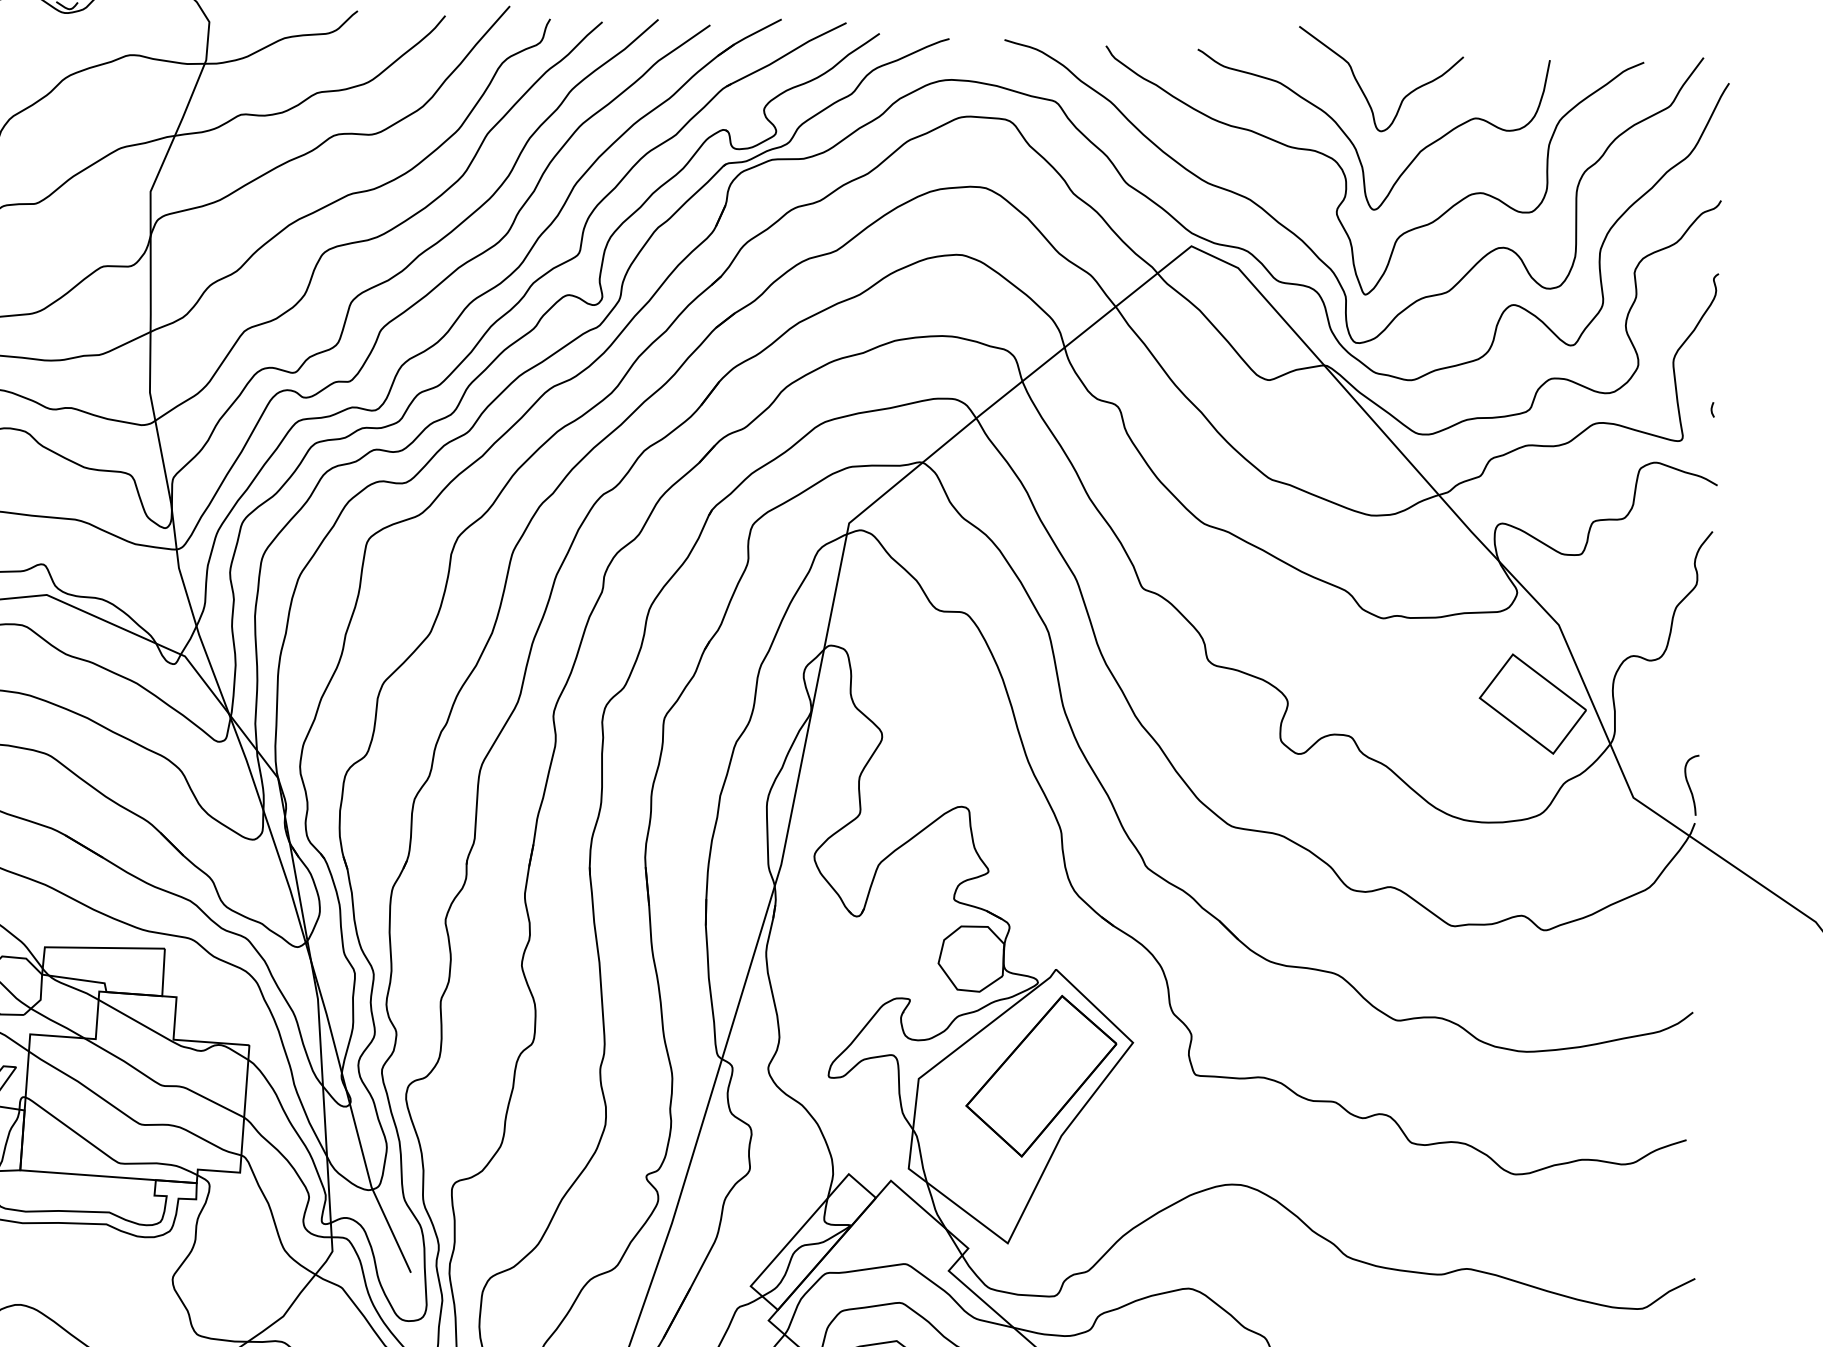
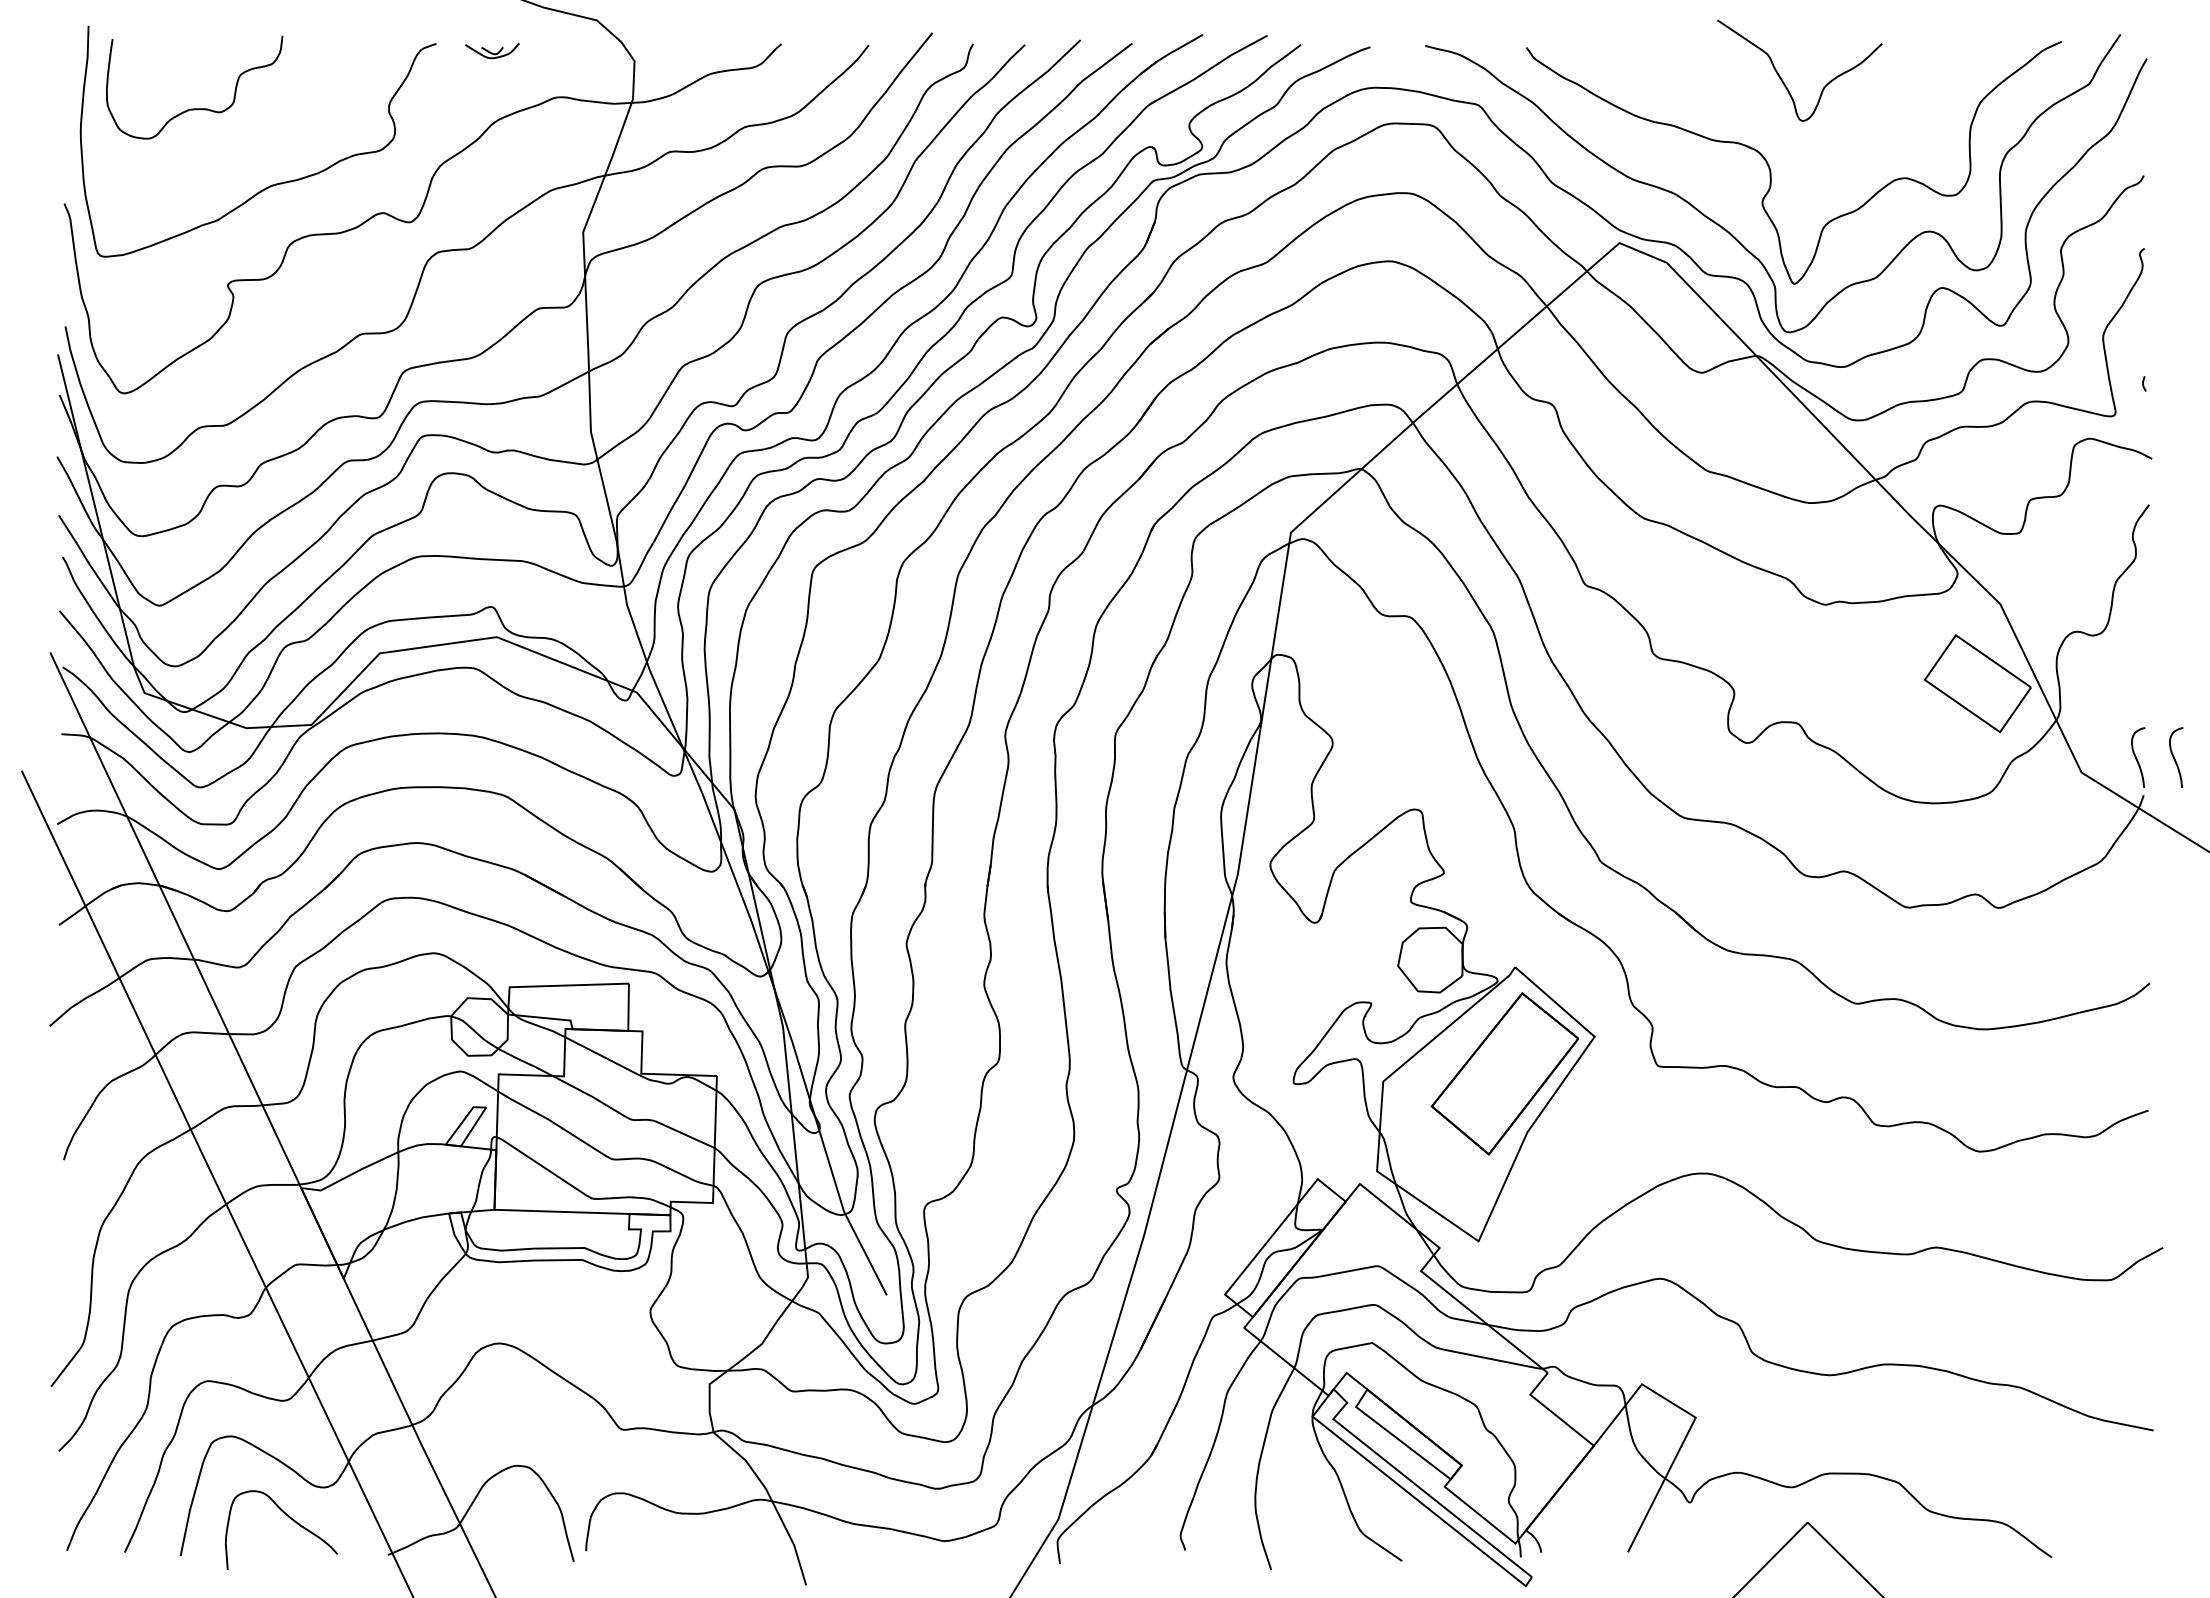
curve: (1354, 144) -> (1777, 135), removed
curve: (1728, 787) -> (2175, 758), added

